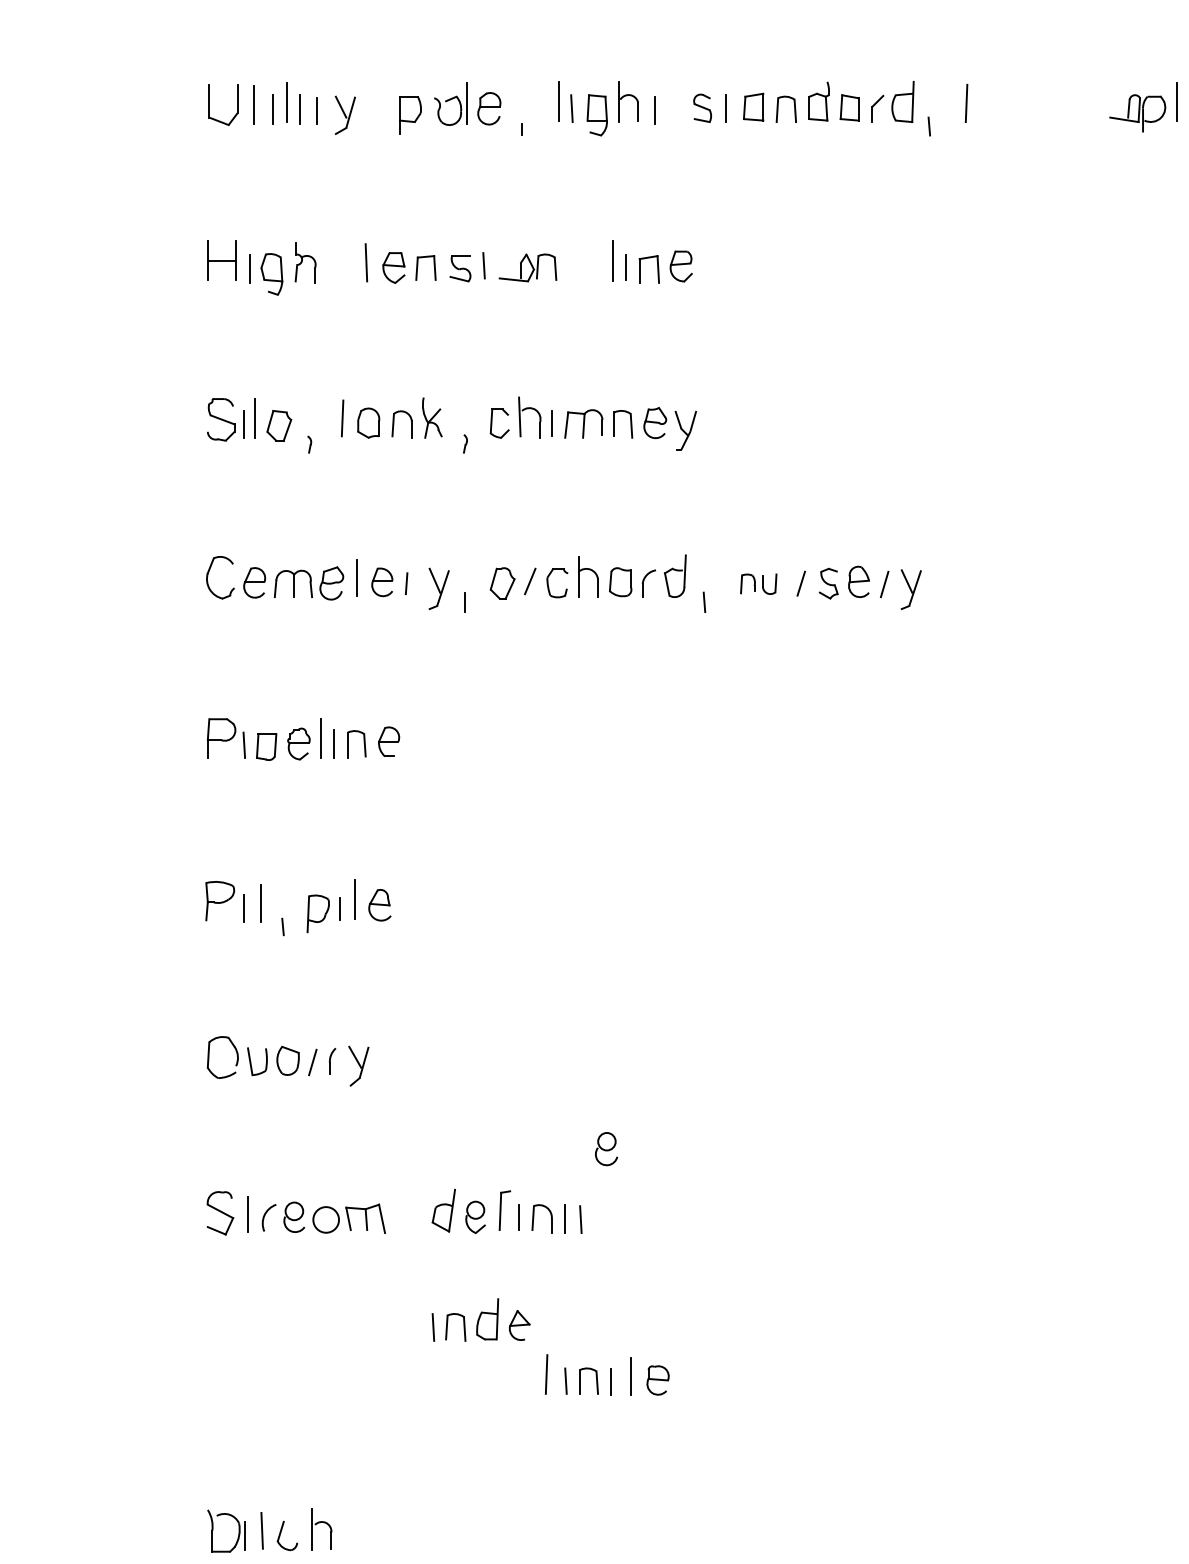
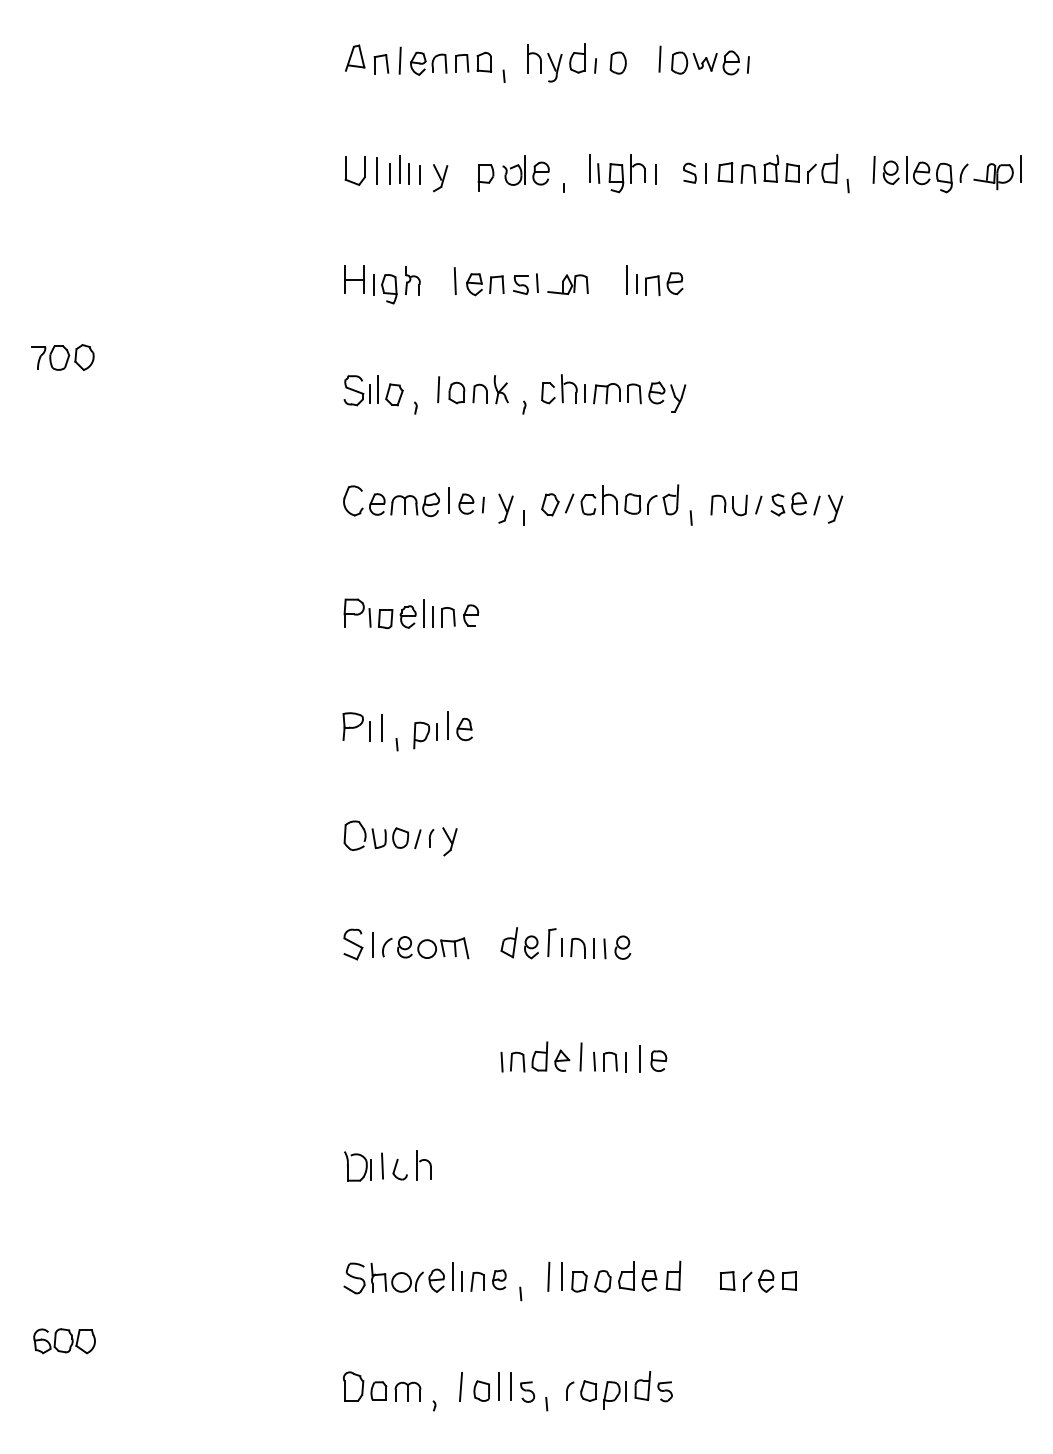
part: (1040, 110) -> (925, 174), added
part: (757, 584) -> (728, 505), size x1.43
part: (605, 1148) -> (622, 947), moved
part: (481, 1319) -> (535, 1056), moved

